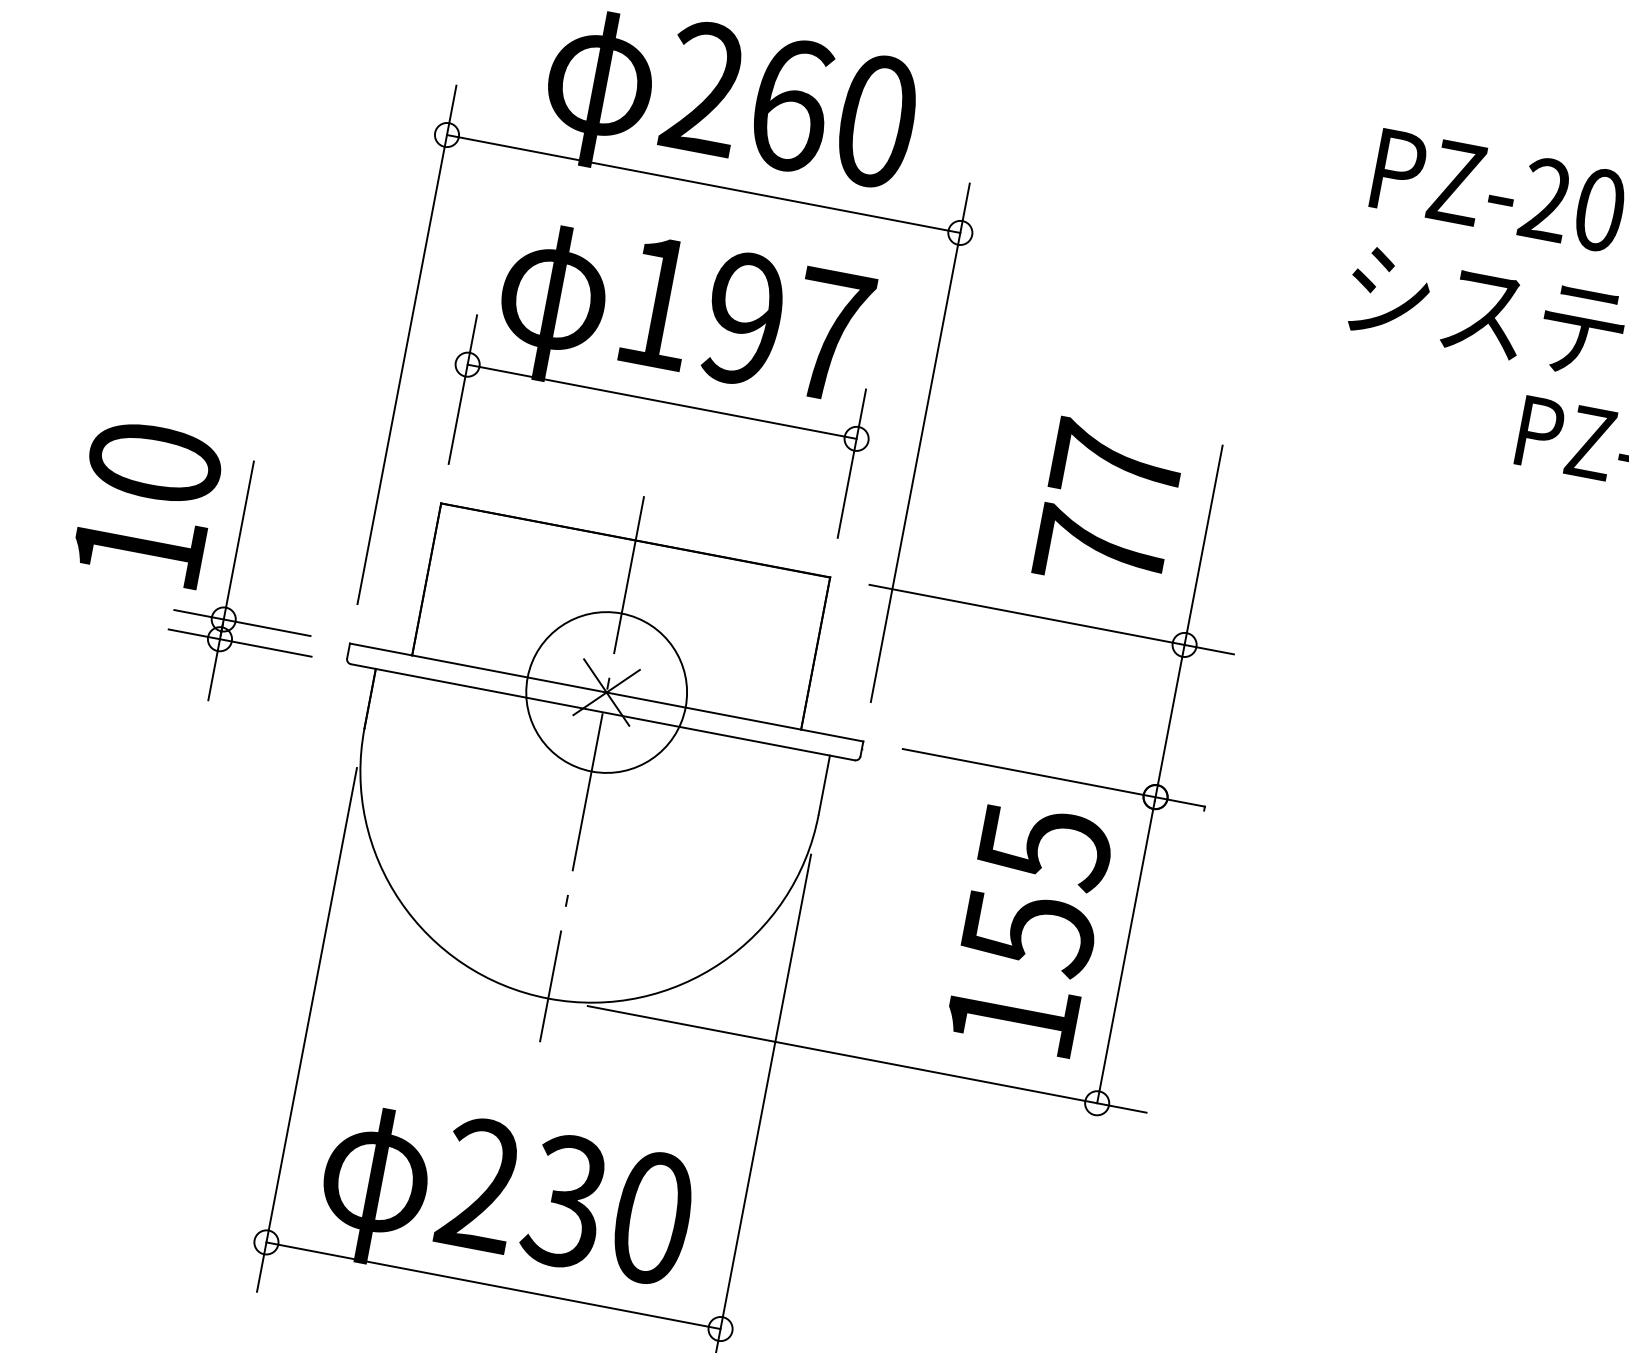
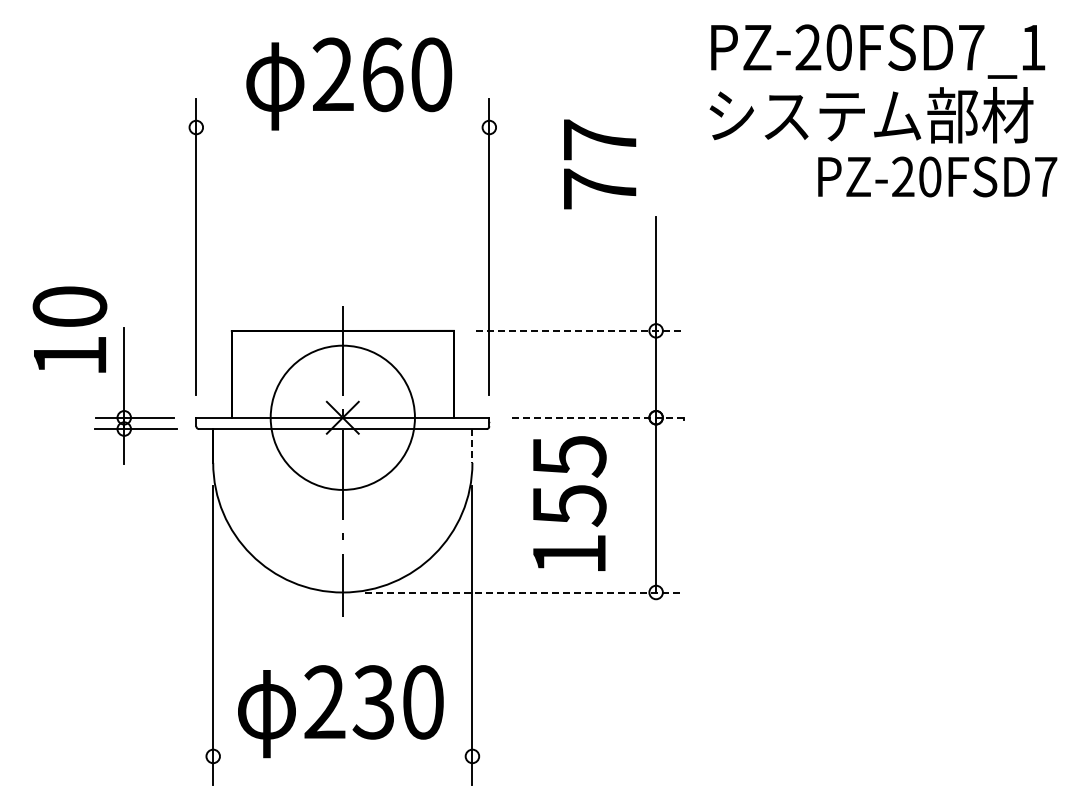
line: (703, 183) -> (342, 127), removed
part: (667, 371) -> (342, 234), removed
text: (146, 502) -> (69, 329), moved
text: (1109, 506) -> (600, 164), moved
line: (1052, 619) -> (580, 330), solid -> dashed
circle: (606, 691) -> (342, 417), size x1.6
line: (1054, 777) -> (598, 417), solid -> dashed
line: (824, 784) -> (472, 445), solid -> dashed
text: (1029, 928) -> (569, 503), moved
line: (868, 1059) -> (525, 592), solid -> dashed
line: (492, 1285) -> (342, 756), removed

